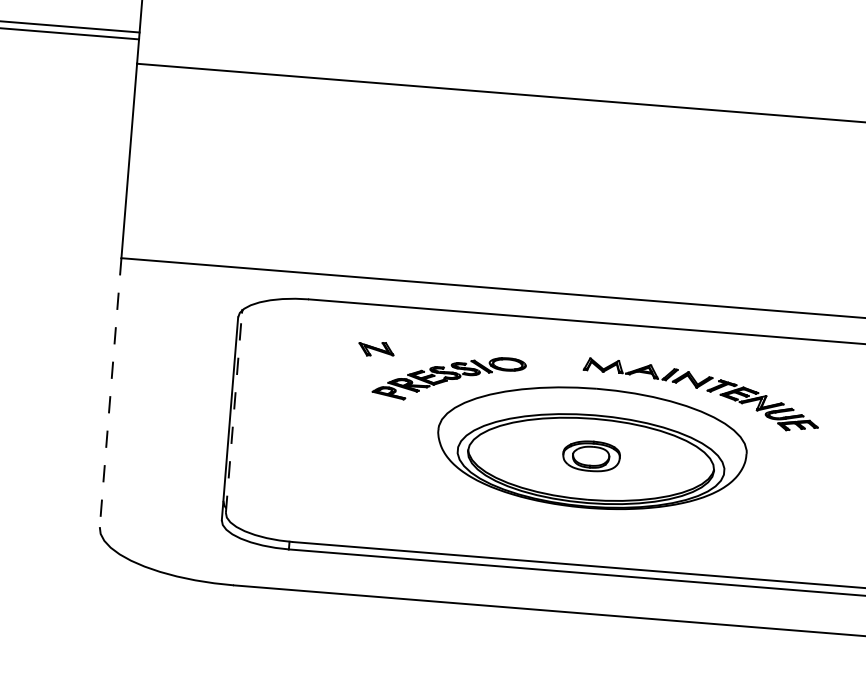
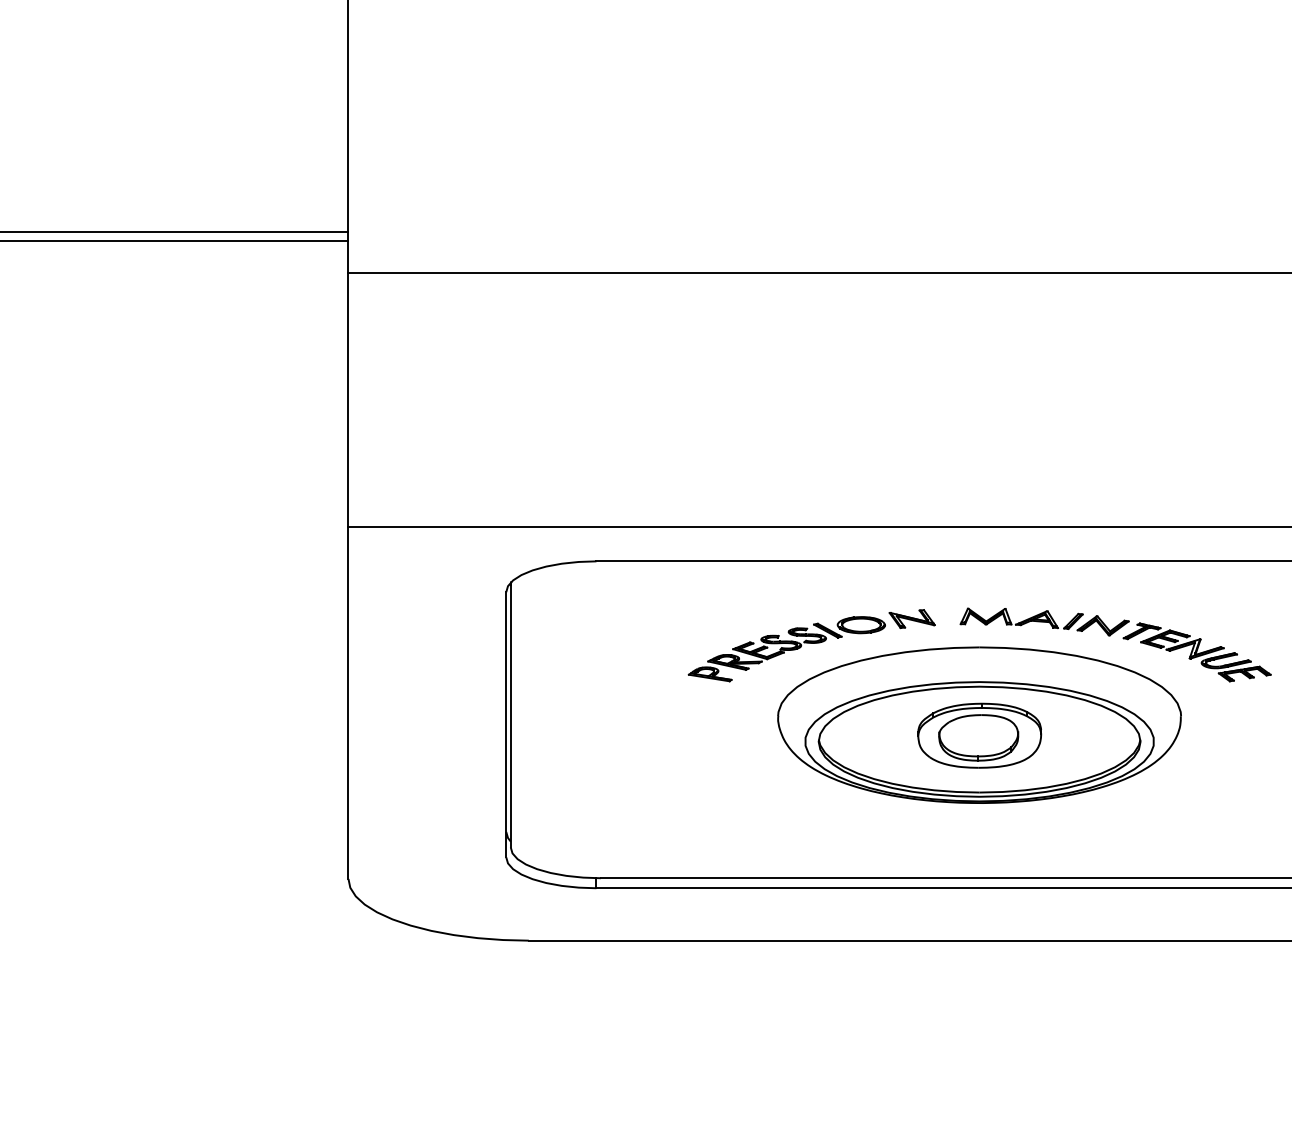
part: (375, 348) -> (911, 618), moved
line: (110, 392) -> (348, 703), dashed -> solid
line: (233, 412) -> (510, 715), dashed -> solid
part: (591, 456) -> (979, 735), size x1.67

